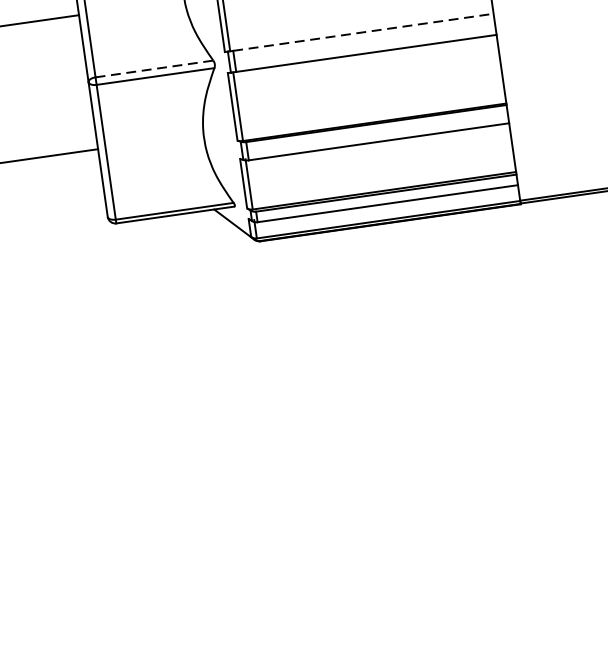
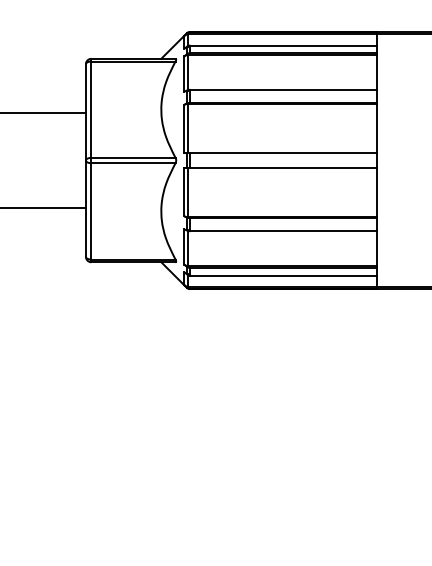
line: (364, 32) -> (284, 153), dashed -> solid
line: (154, 68) -> (133, 157), dashed -> solid

